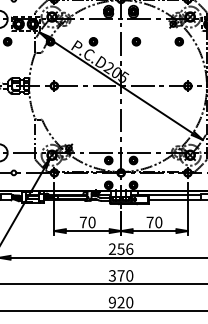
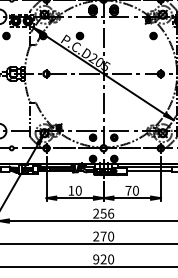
part: (136, 41) -> (116, 35), removed
text: (82, 222) -> (70, 190), 70 -> 10
text: (111, 275) -> (95, 236), 370 -> 270

